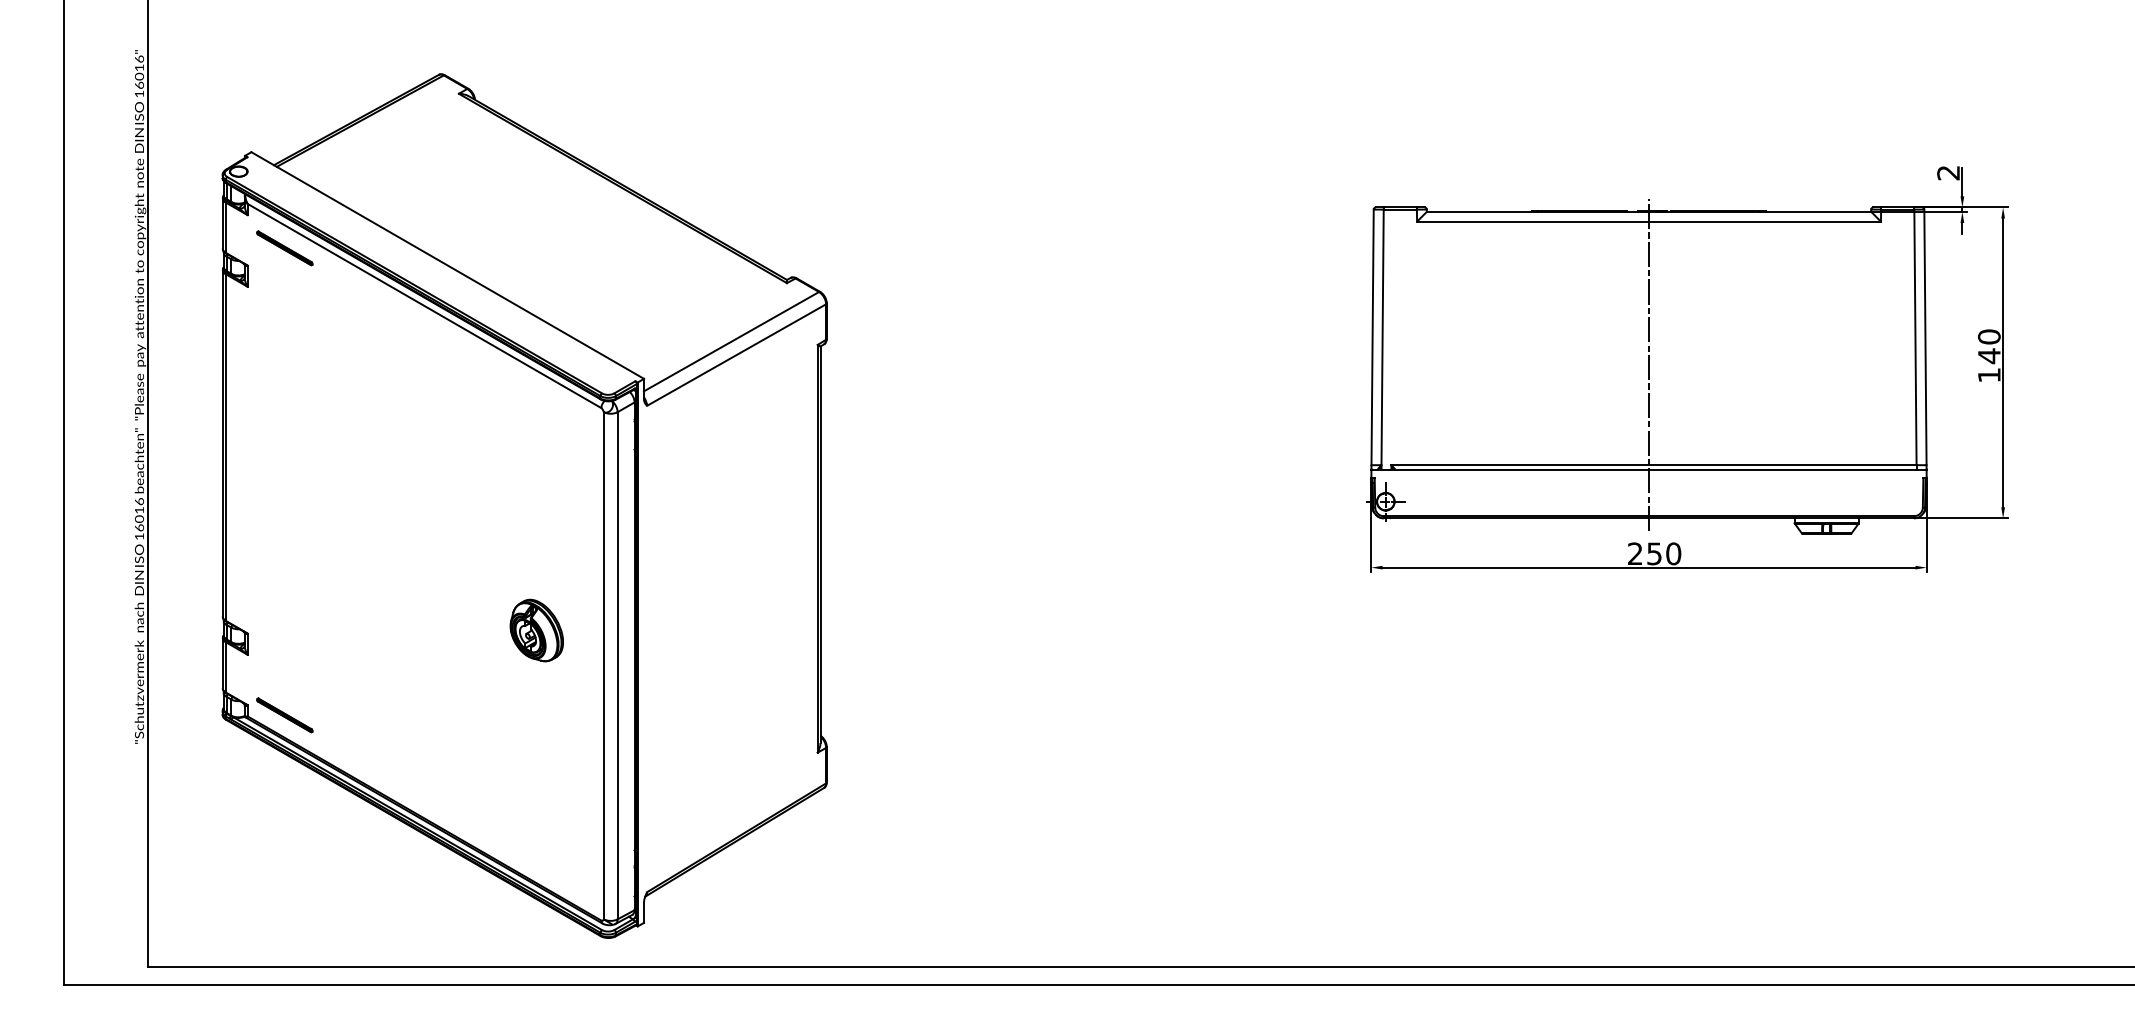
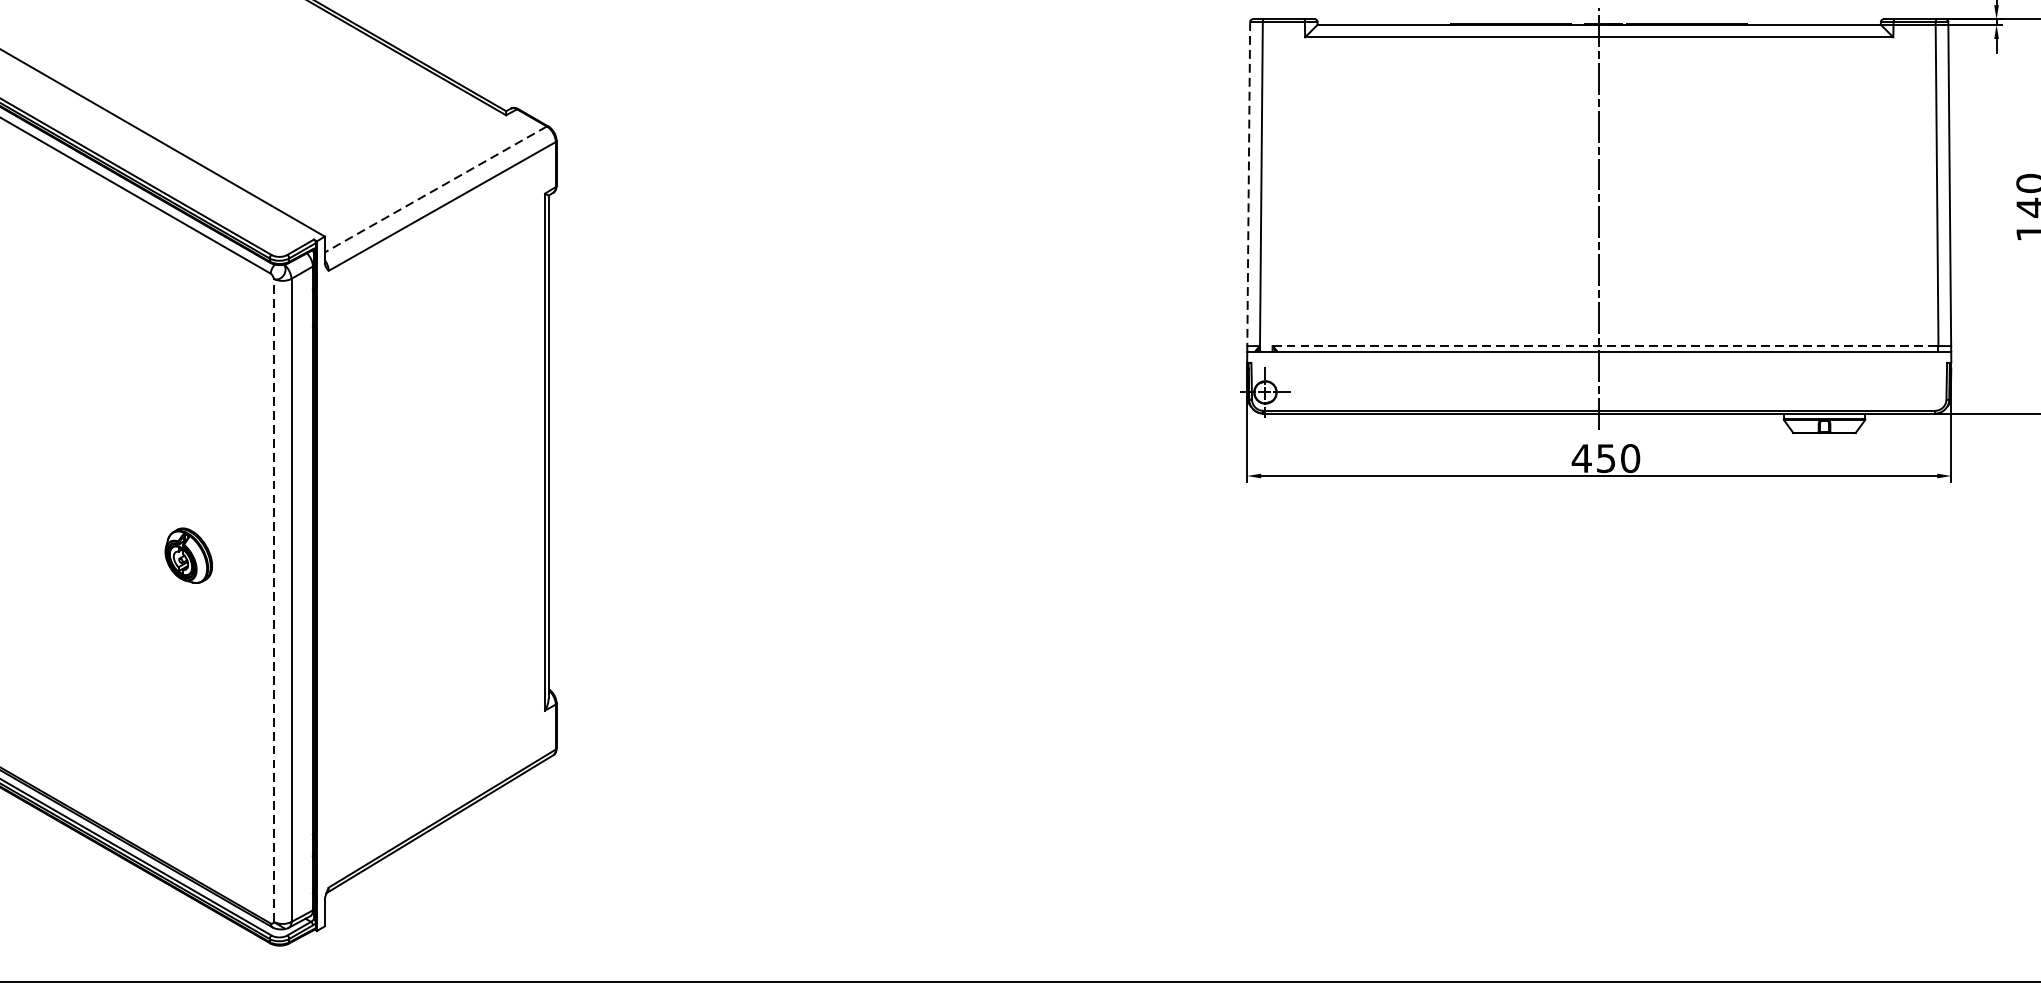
line: (1372, 337) -> (1248, 184), solid -> dashed
line: (731, 341) -> (435, 189), solid -> dashed
line: (1654, 465) -> (1606, 346), solid -> dashed
text: (1635, 553) -> (1582, 458), 250 -> 450
part: (536, 630) -> (188, 555), size x0.7
line: (603, 665) -> (273, 600), solid -> dashed

